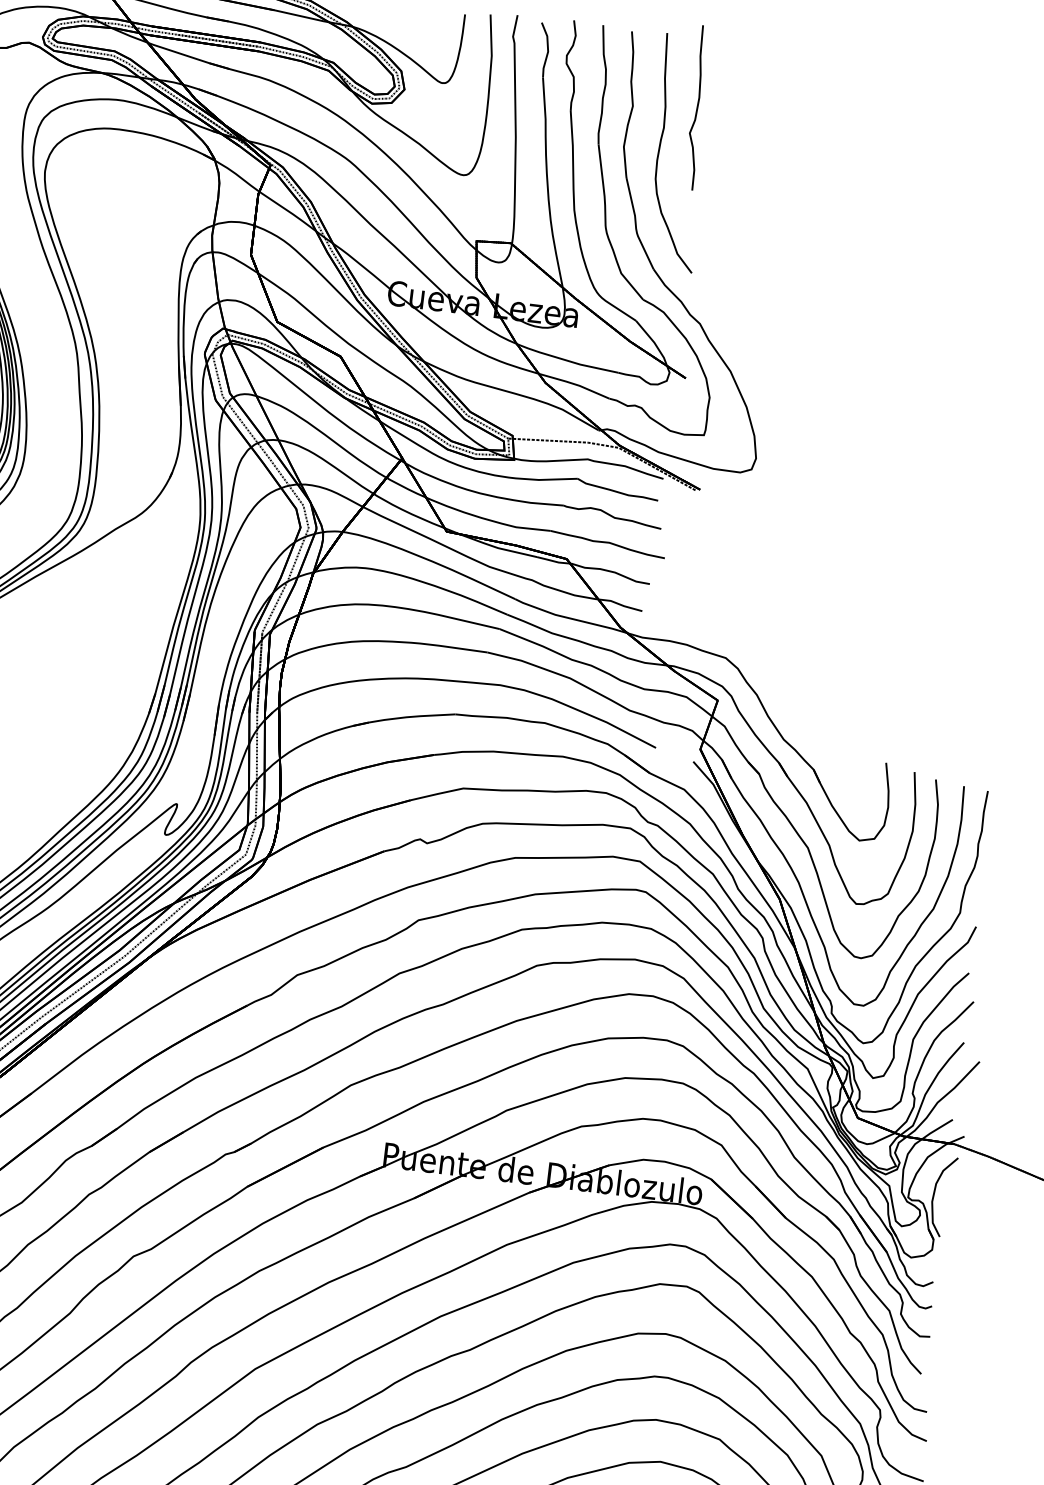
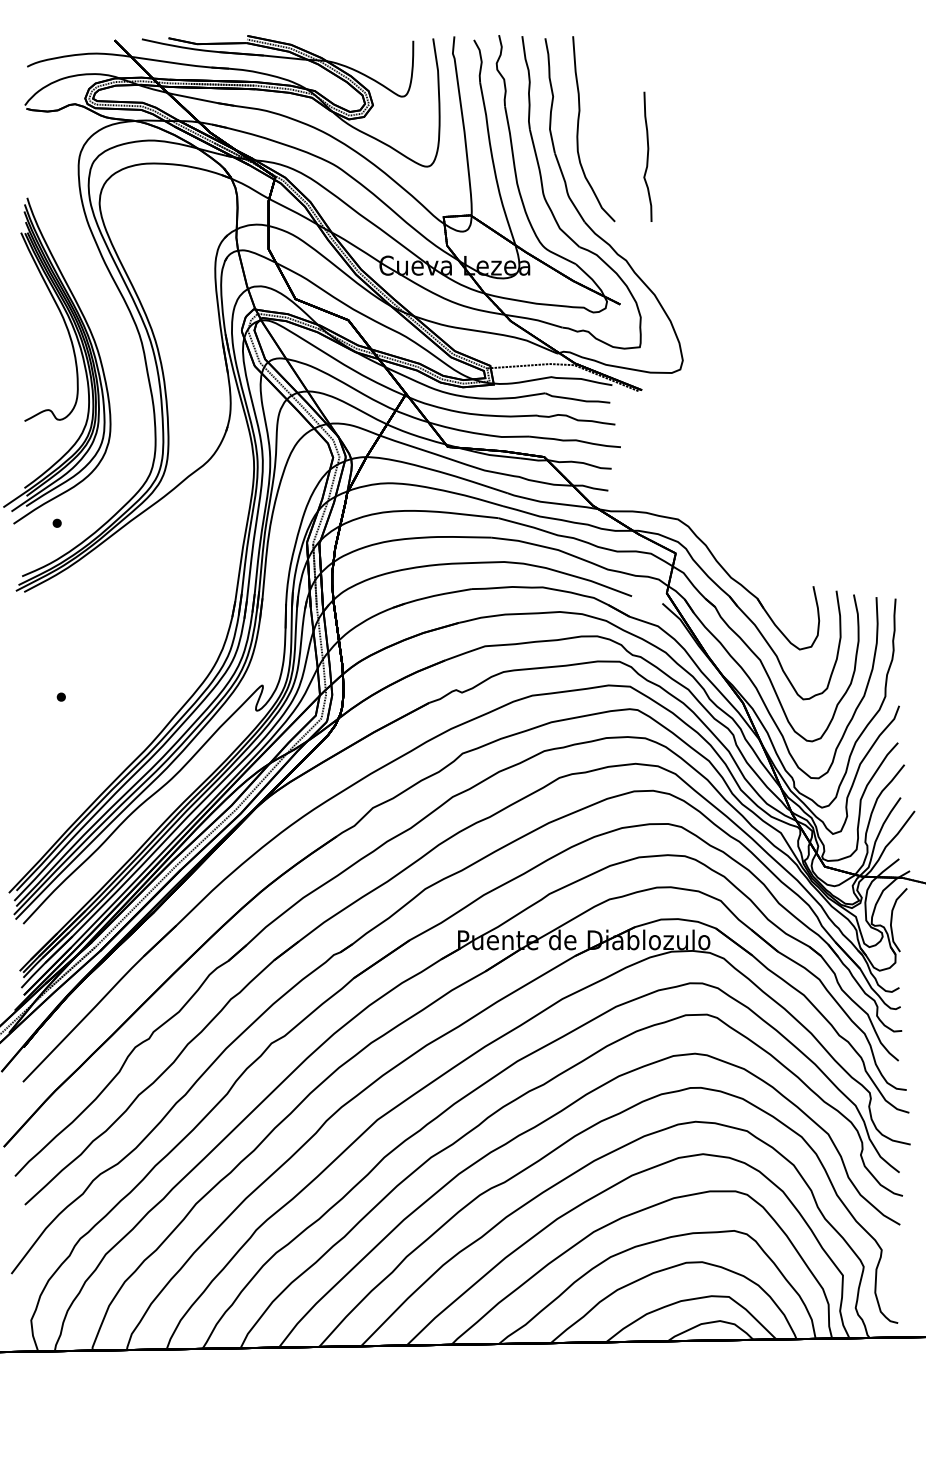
curve: (697, 107) -> (647, 156), moved

